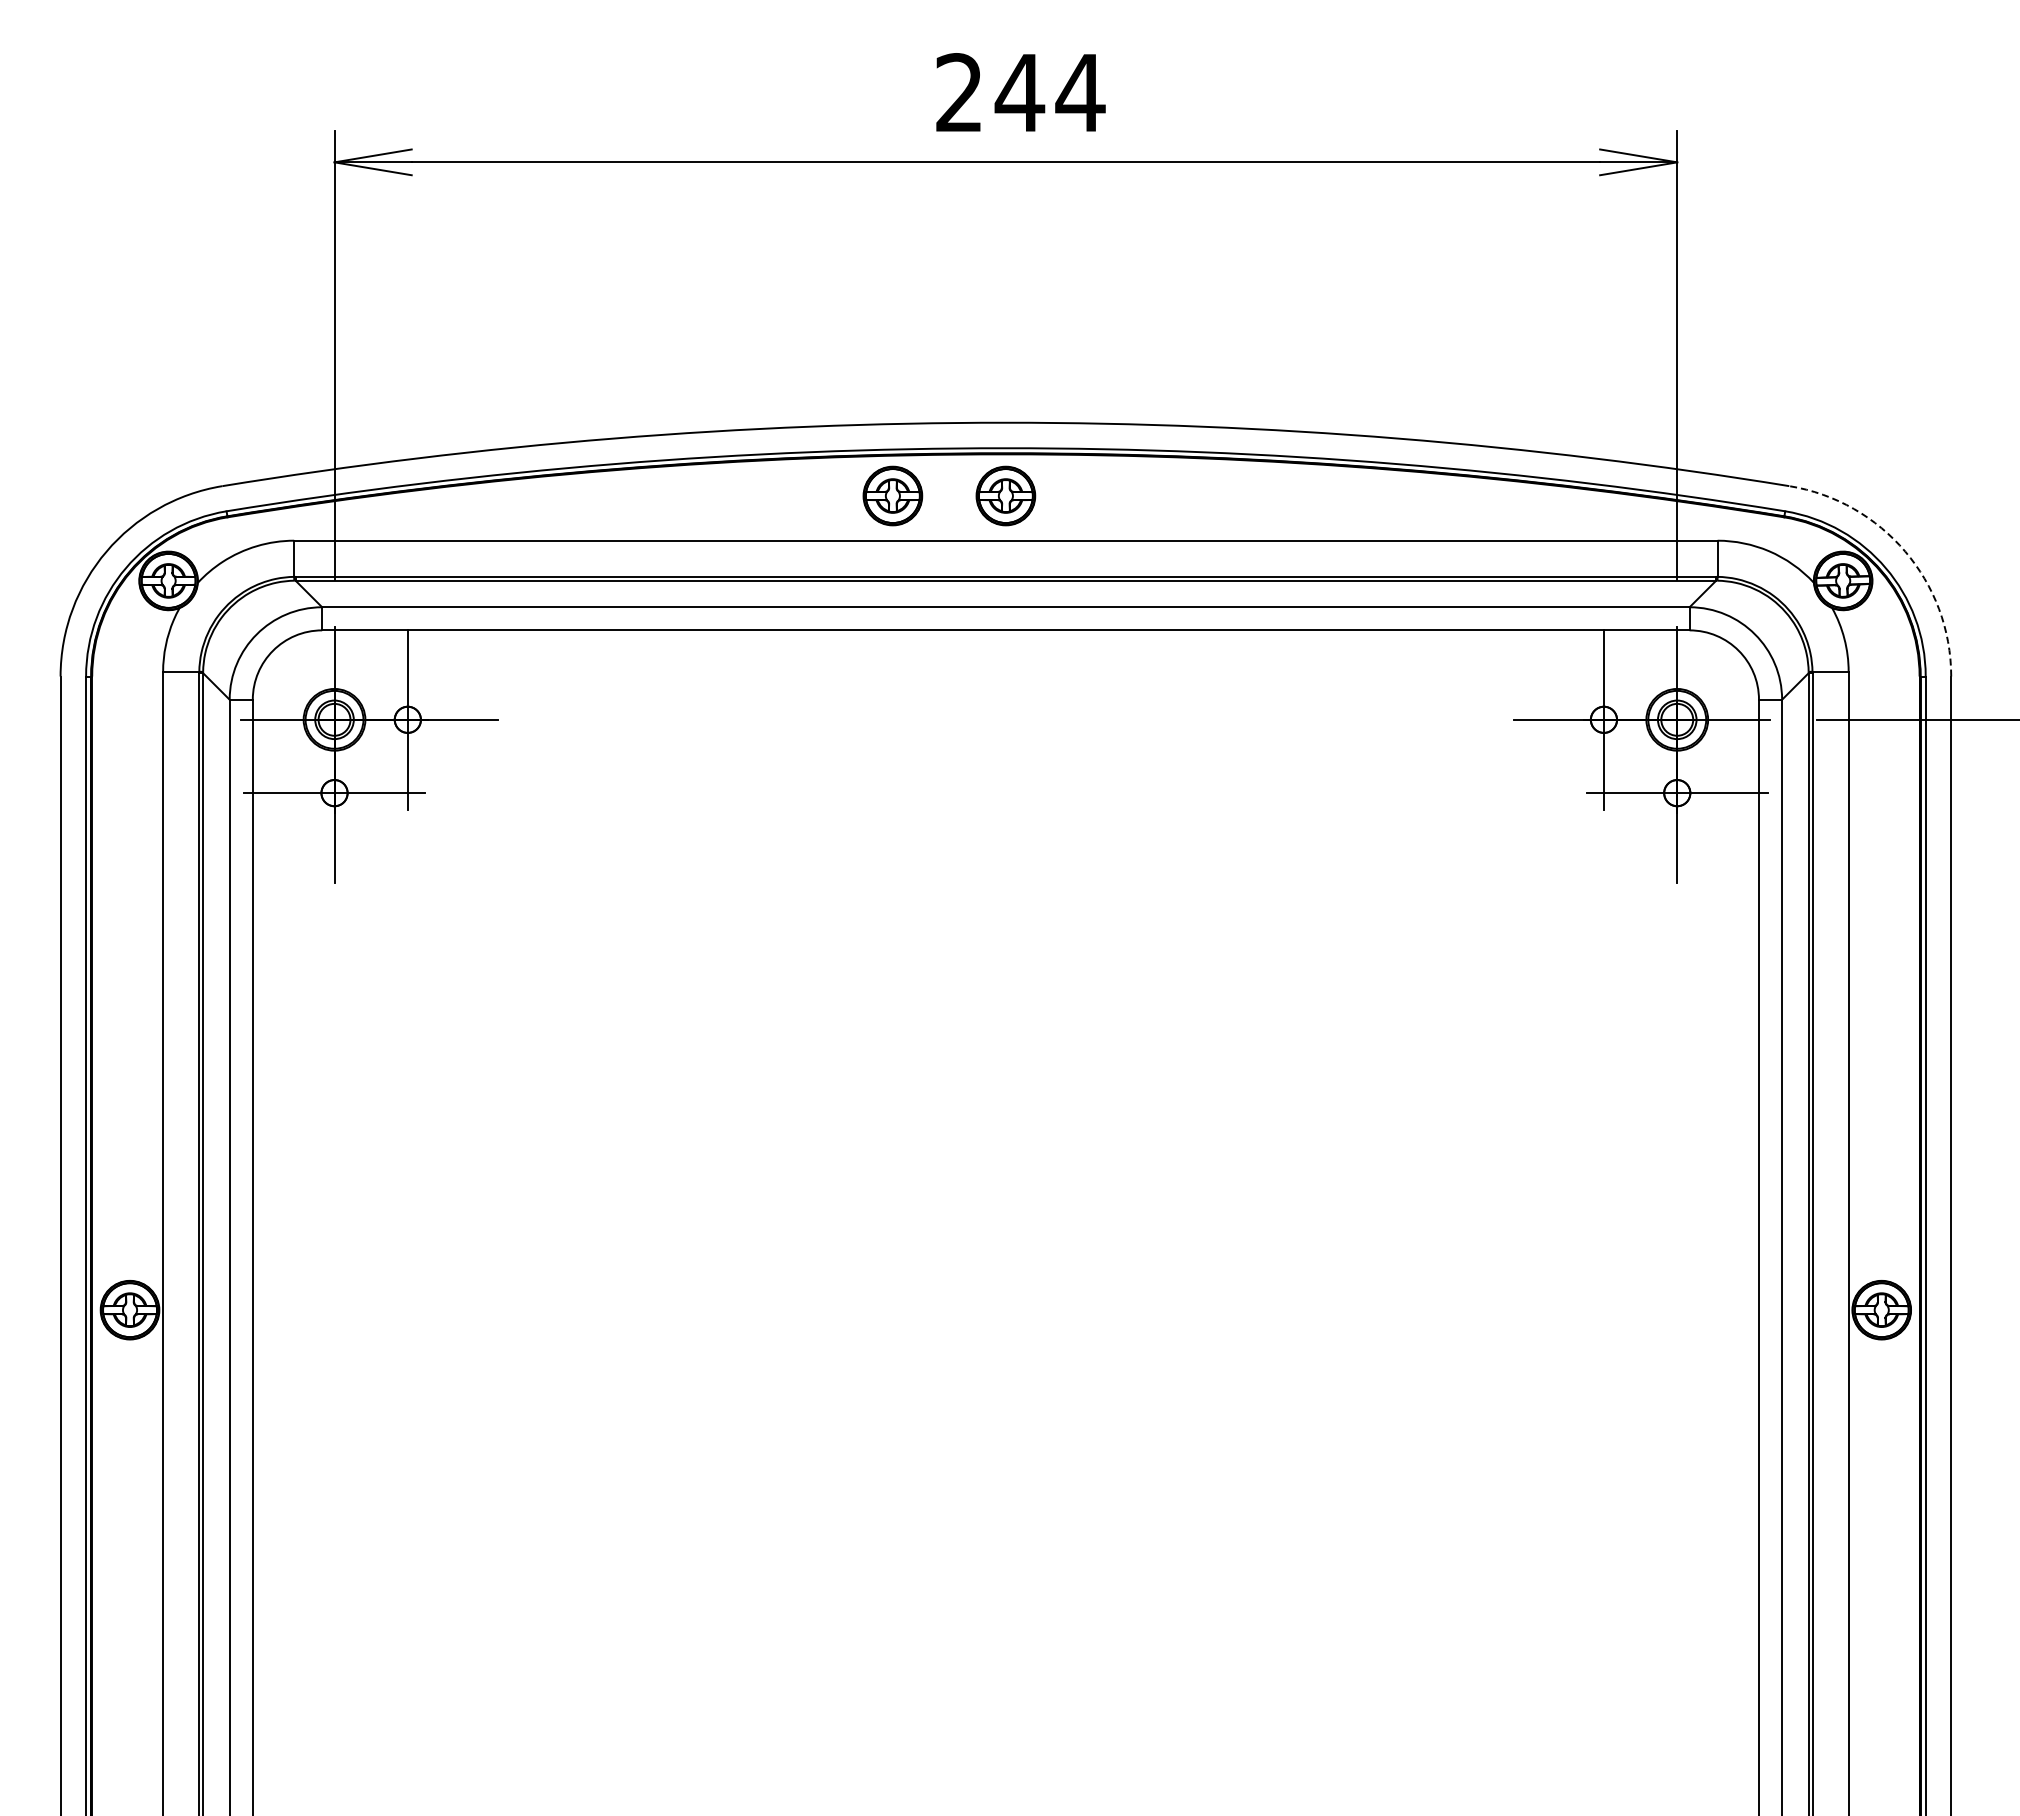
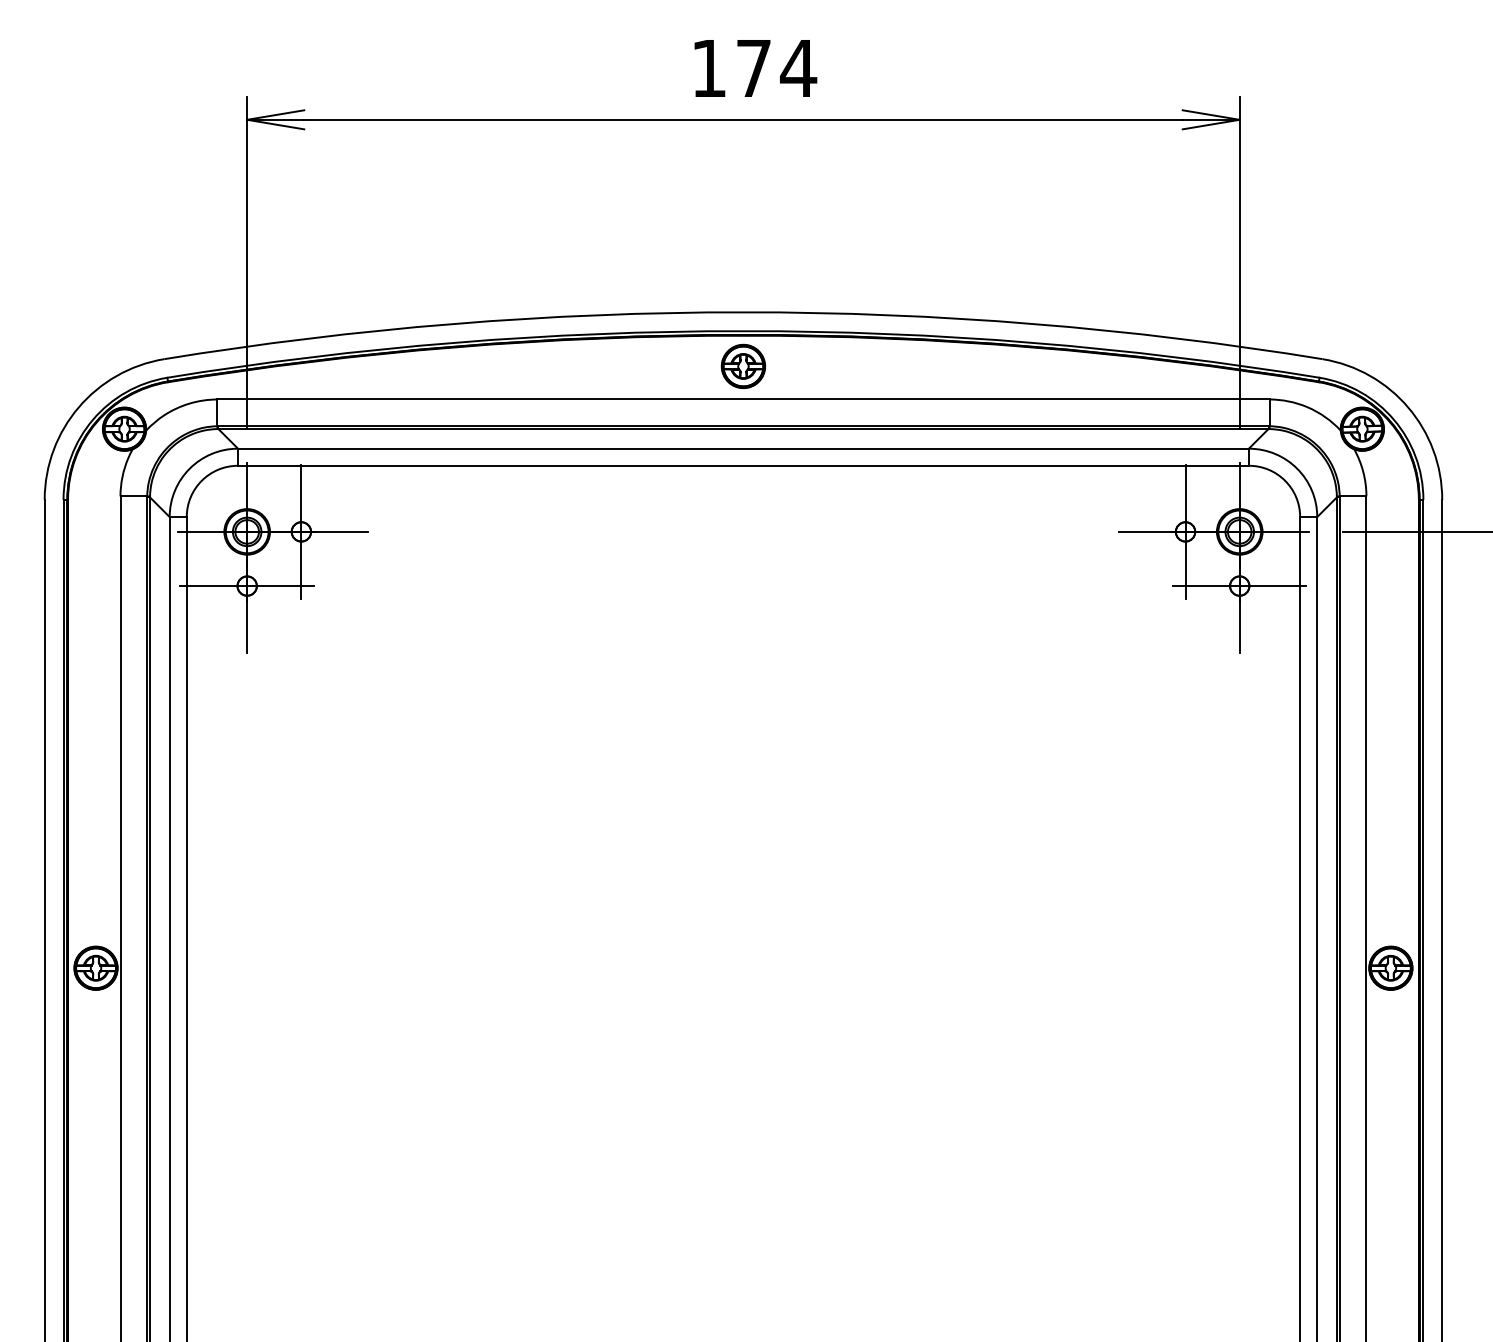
text: (990, 92) -> (732, 68), 244 -> 174
part: (892, 495) -> (659, 366), removed
arc: (1905, 551) -> (1408, 407), dashed -> solid

